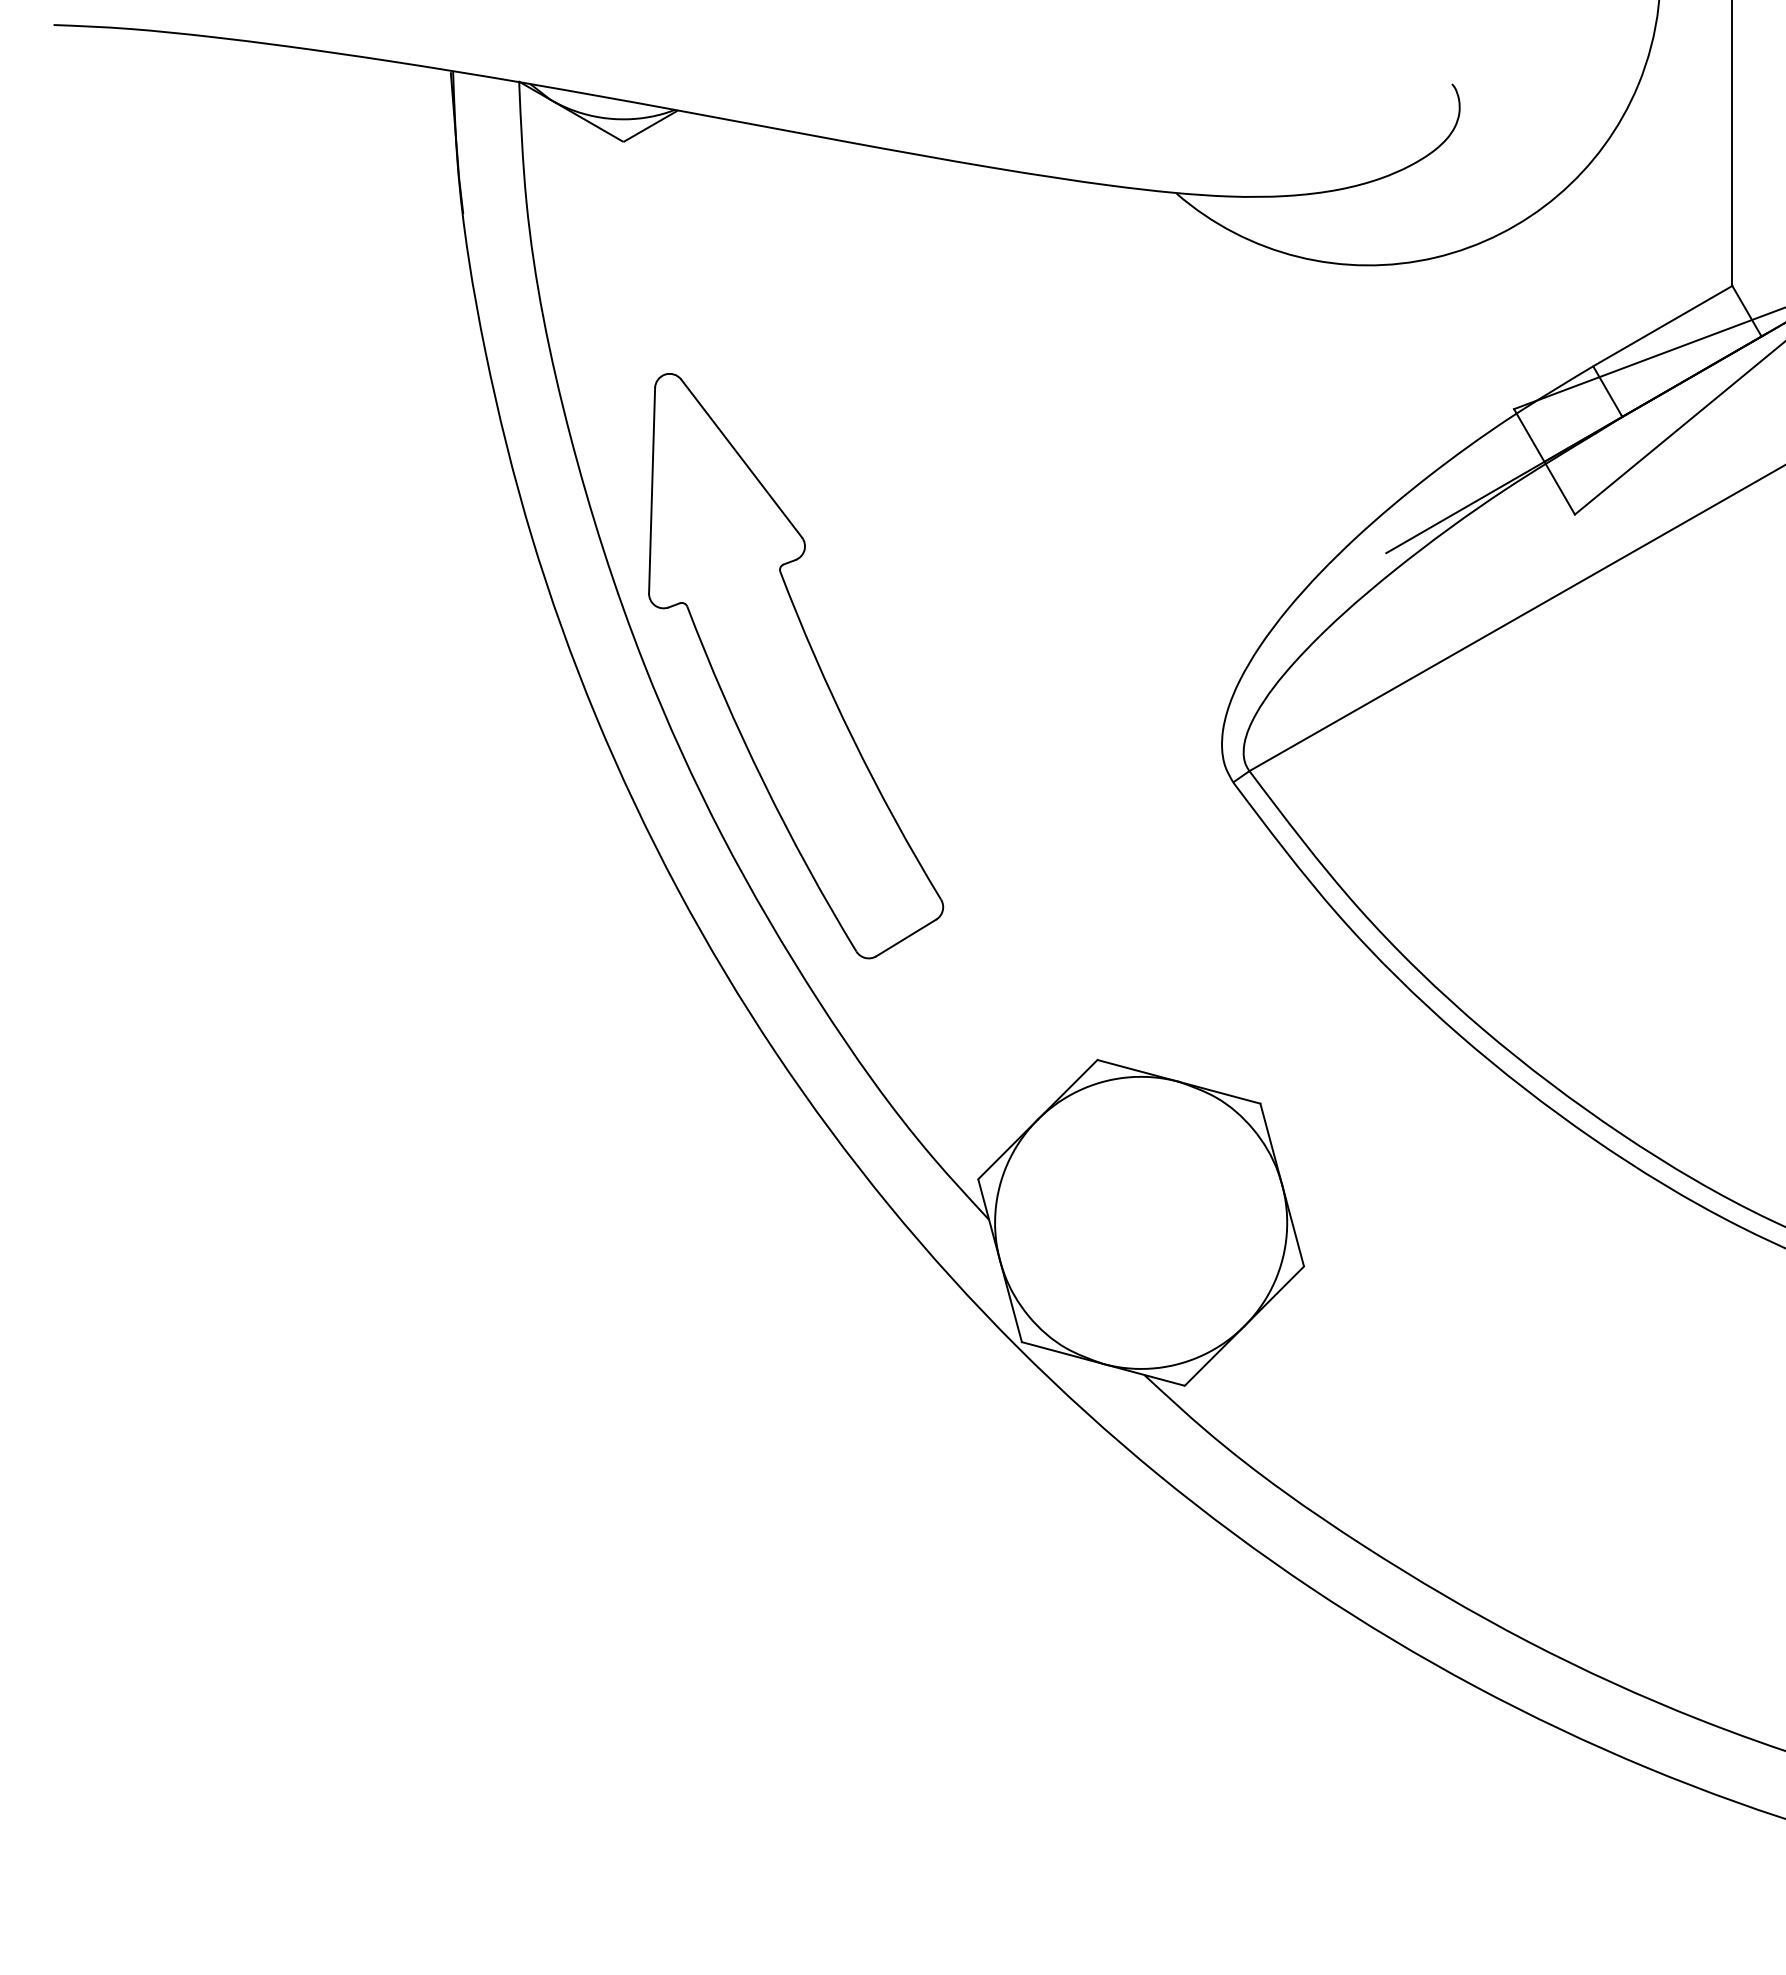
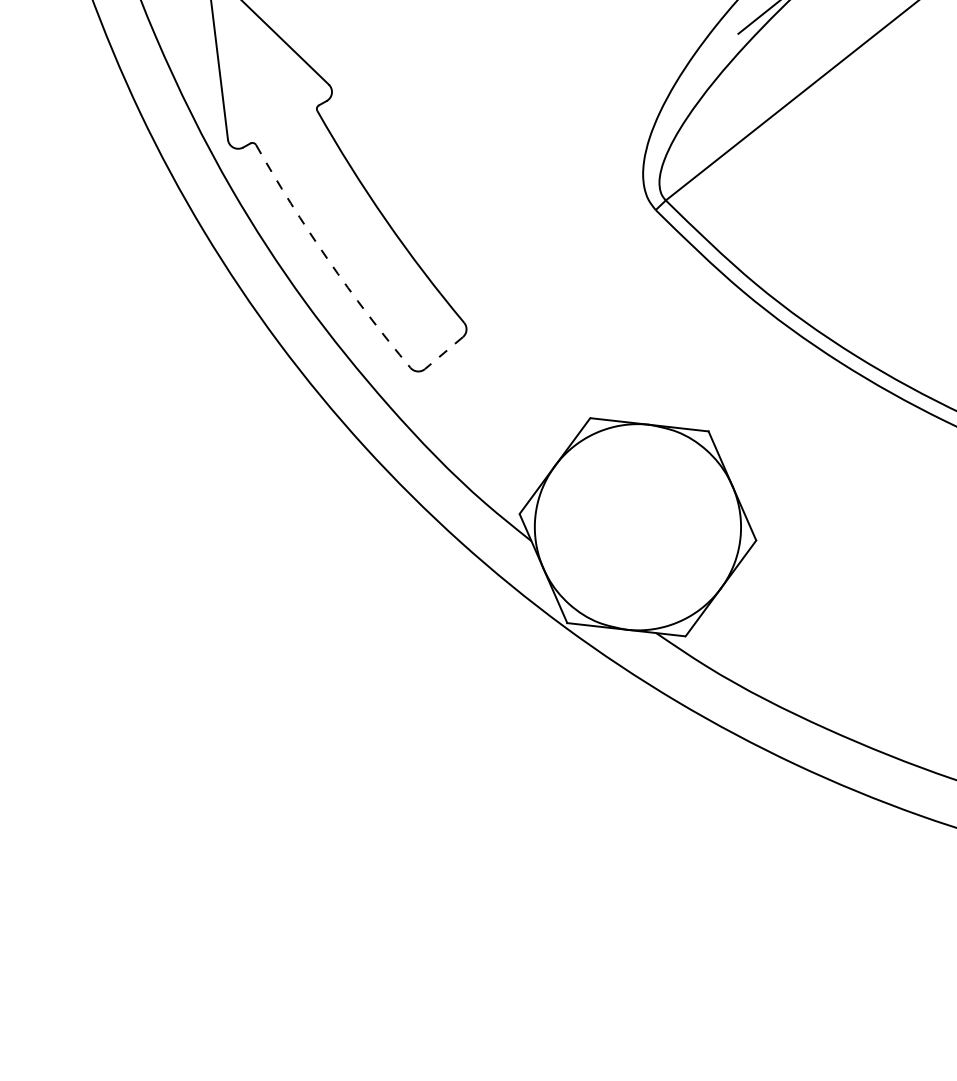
arc: (763, 782) -> (327, 259), solid -> dashed
line: (905, 938) -> (443, 353), solid -> dashed

